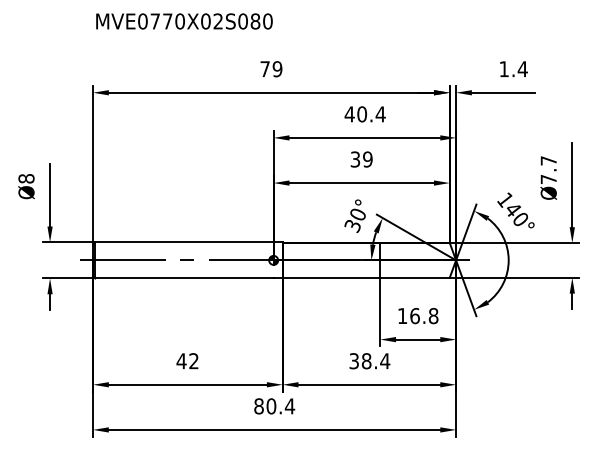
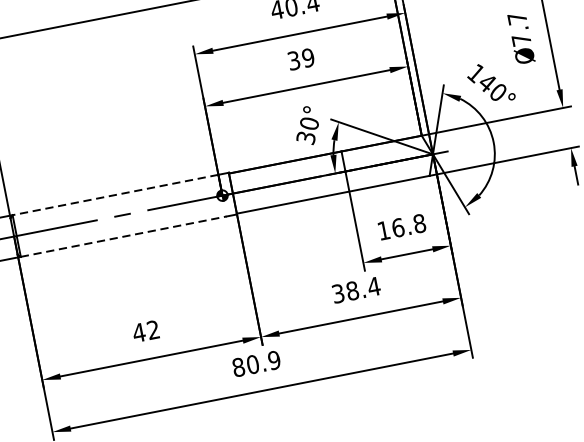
line: (184, 242) -> (115, 195), solid -> dashed
line: (185, 278) -> (124, 236), solid -> dashed
text: (289, 406) -> (273, 360), 80.4 -> 80.9

